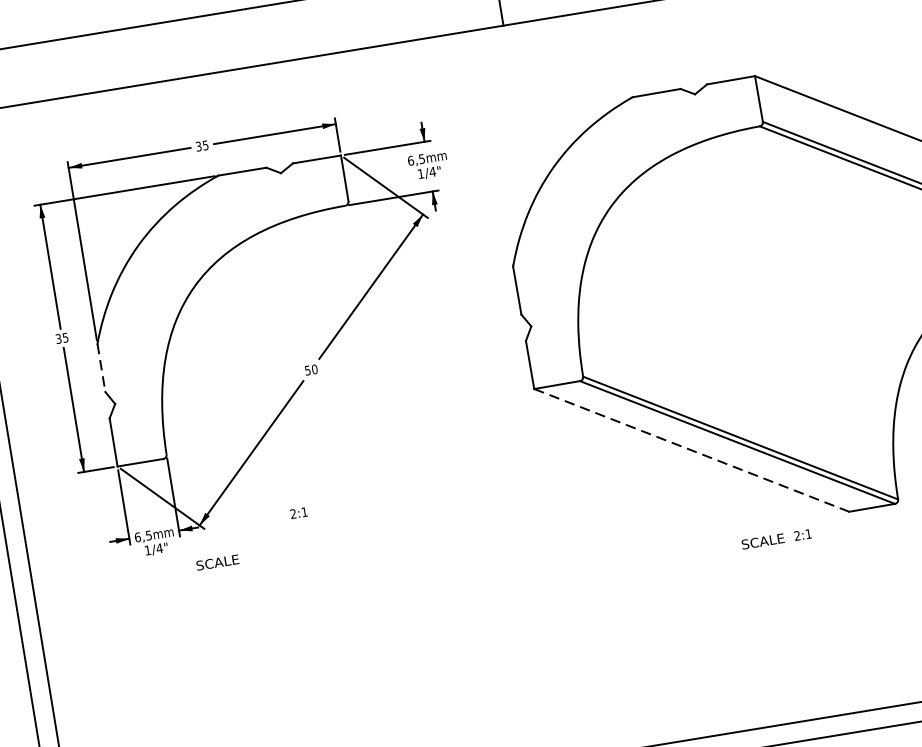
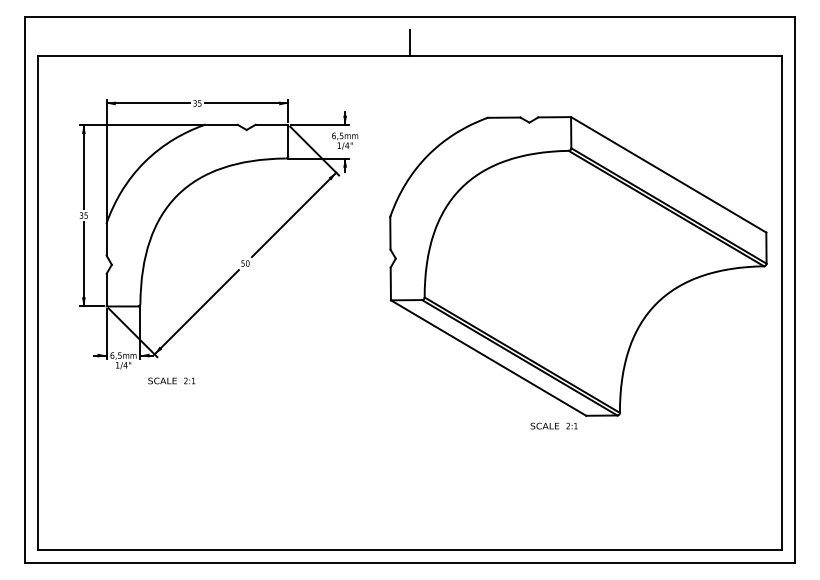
line: (101, 368) -> (106, 239), dashed -> solid
line: (693, 450) -> (489, 358), dashed -> solid
text: (298, 512) -> (189, 380), moved
text: (775, 538) -> (553, 425), moved

